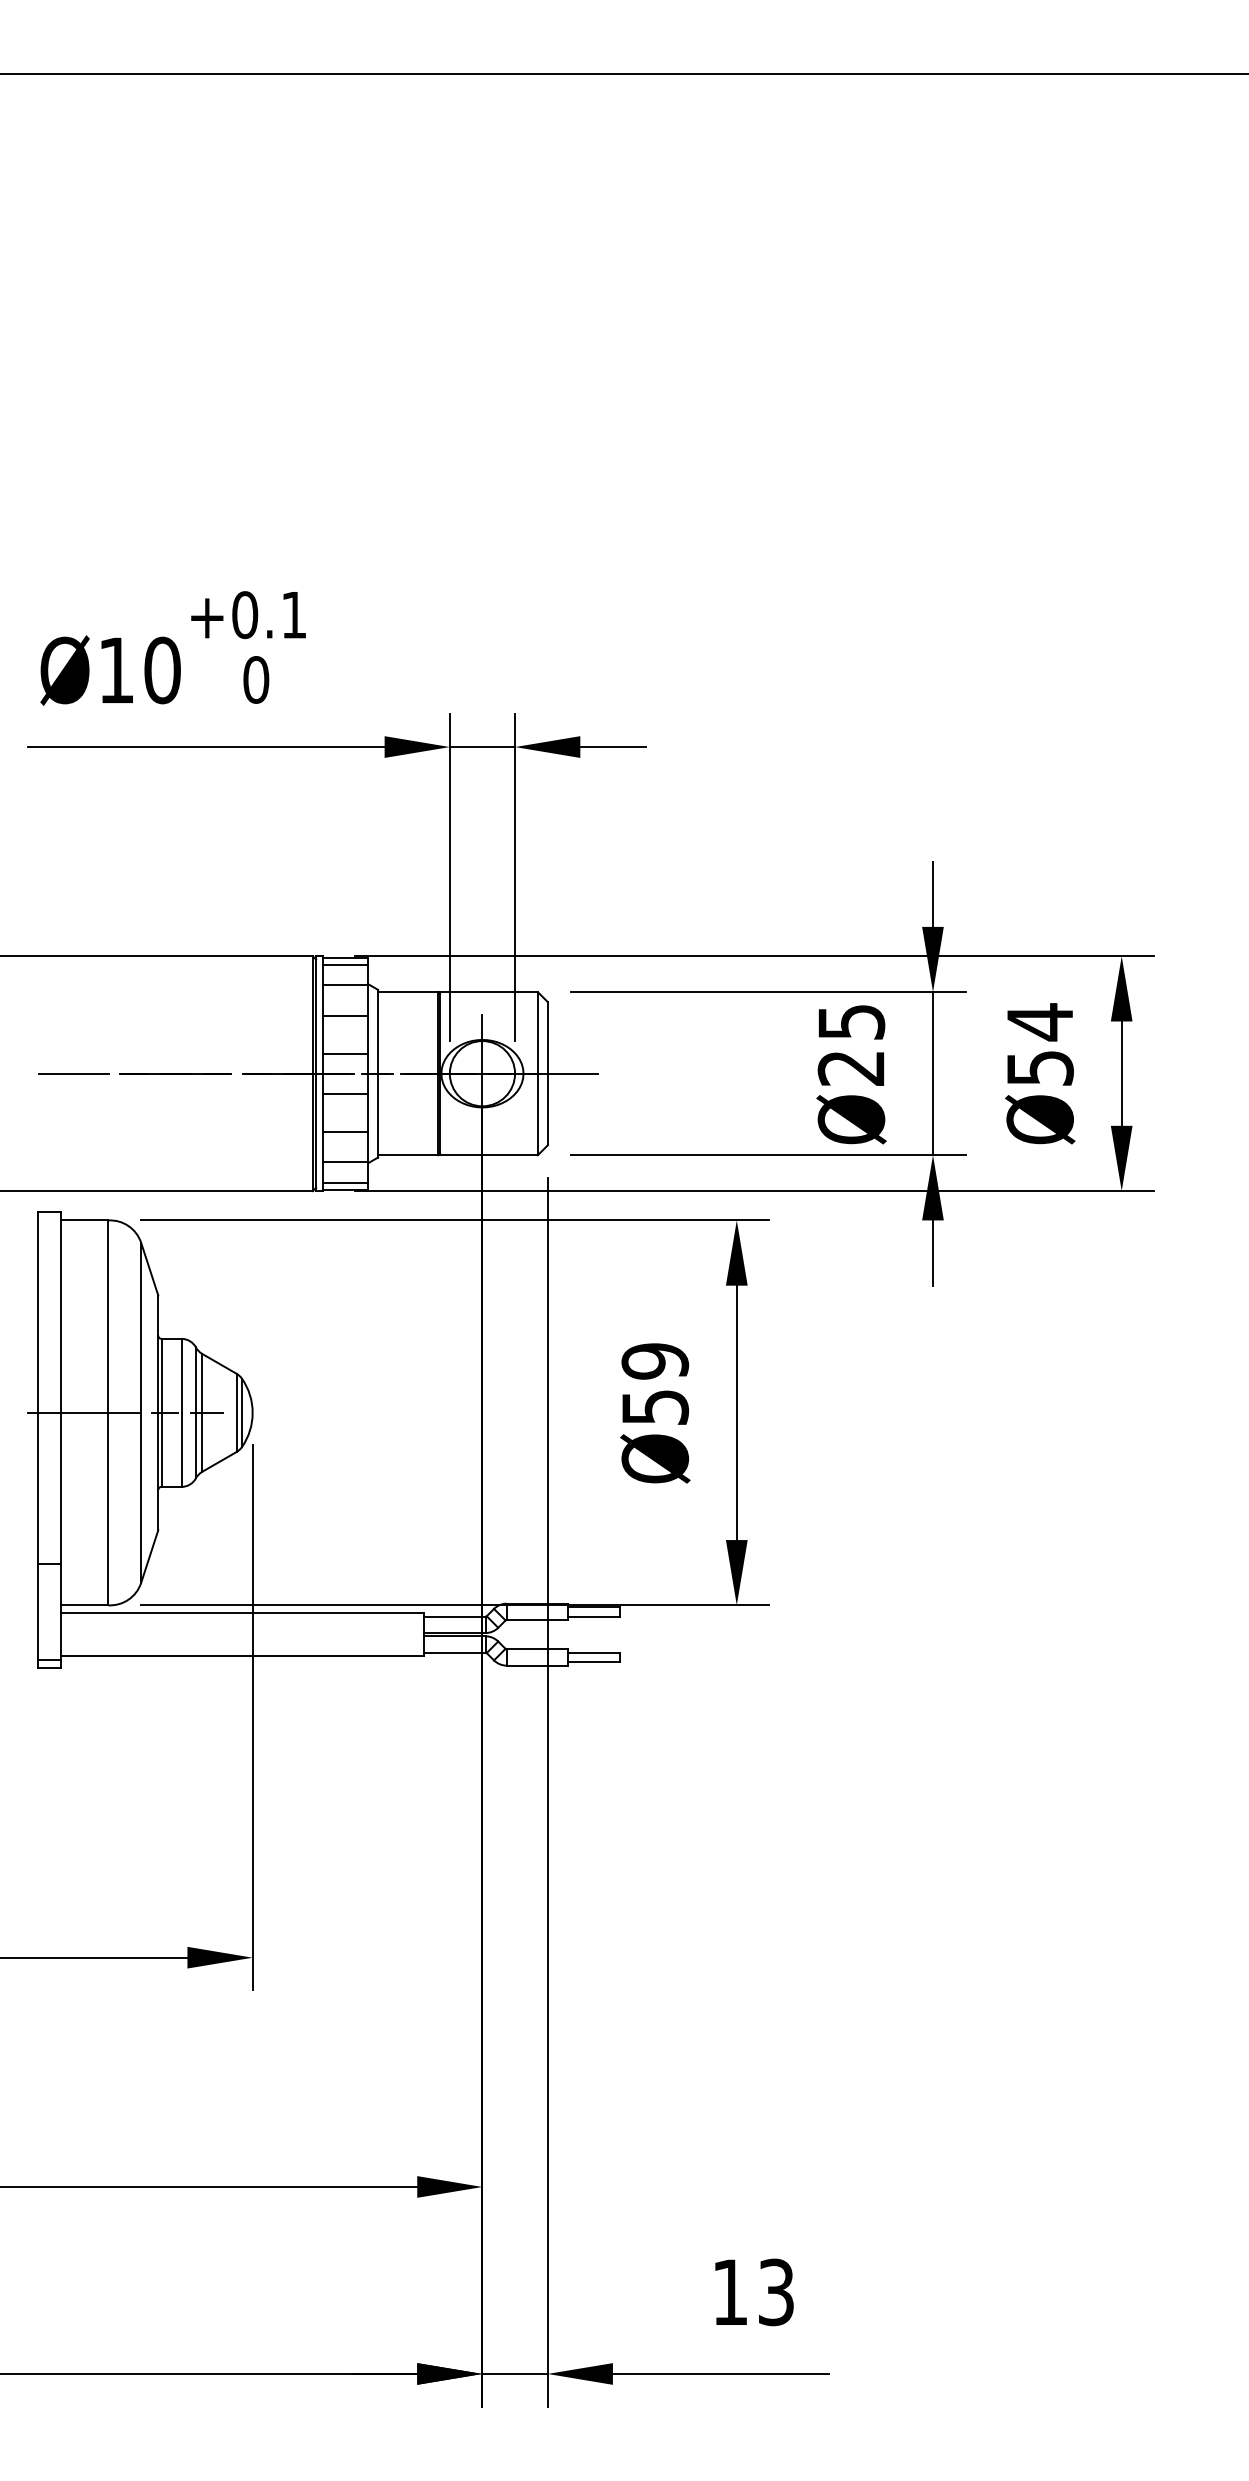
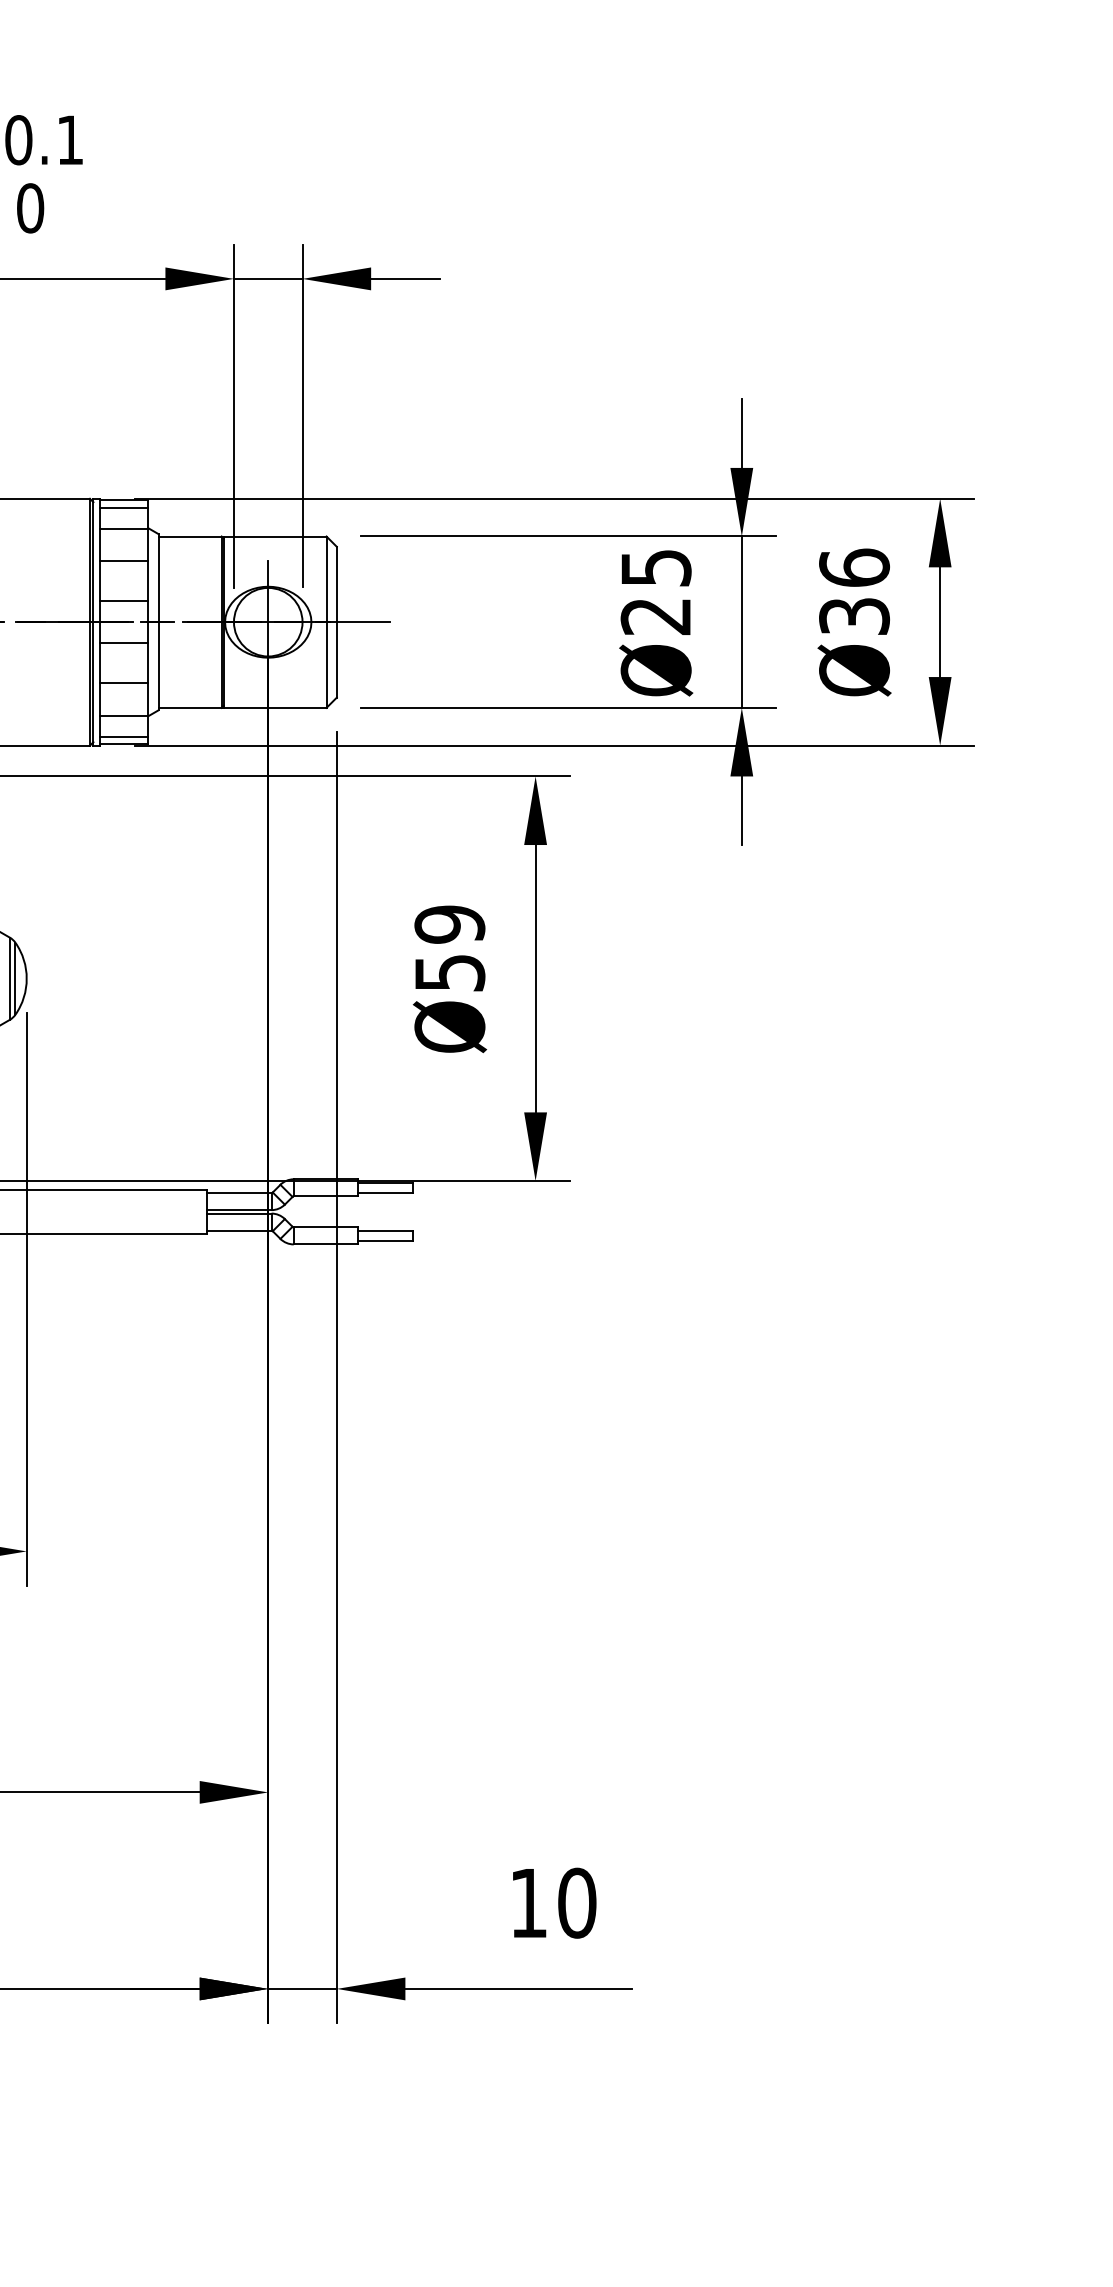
text: (1039, 1044) -> (853, 591), Ø54 -> Ø36
text: (776, 2292) -> (577, 1903), 13 -> 10

